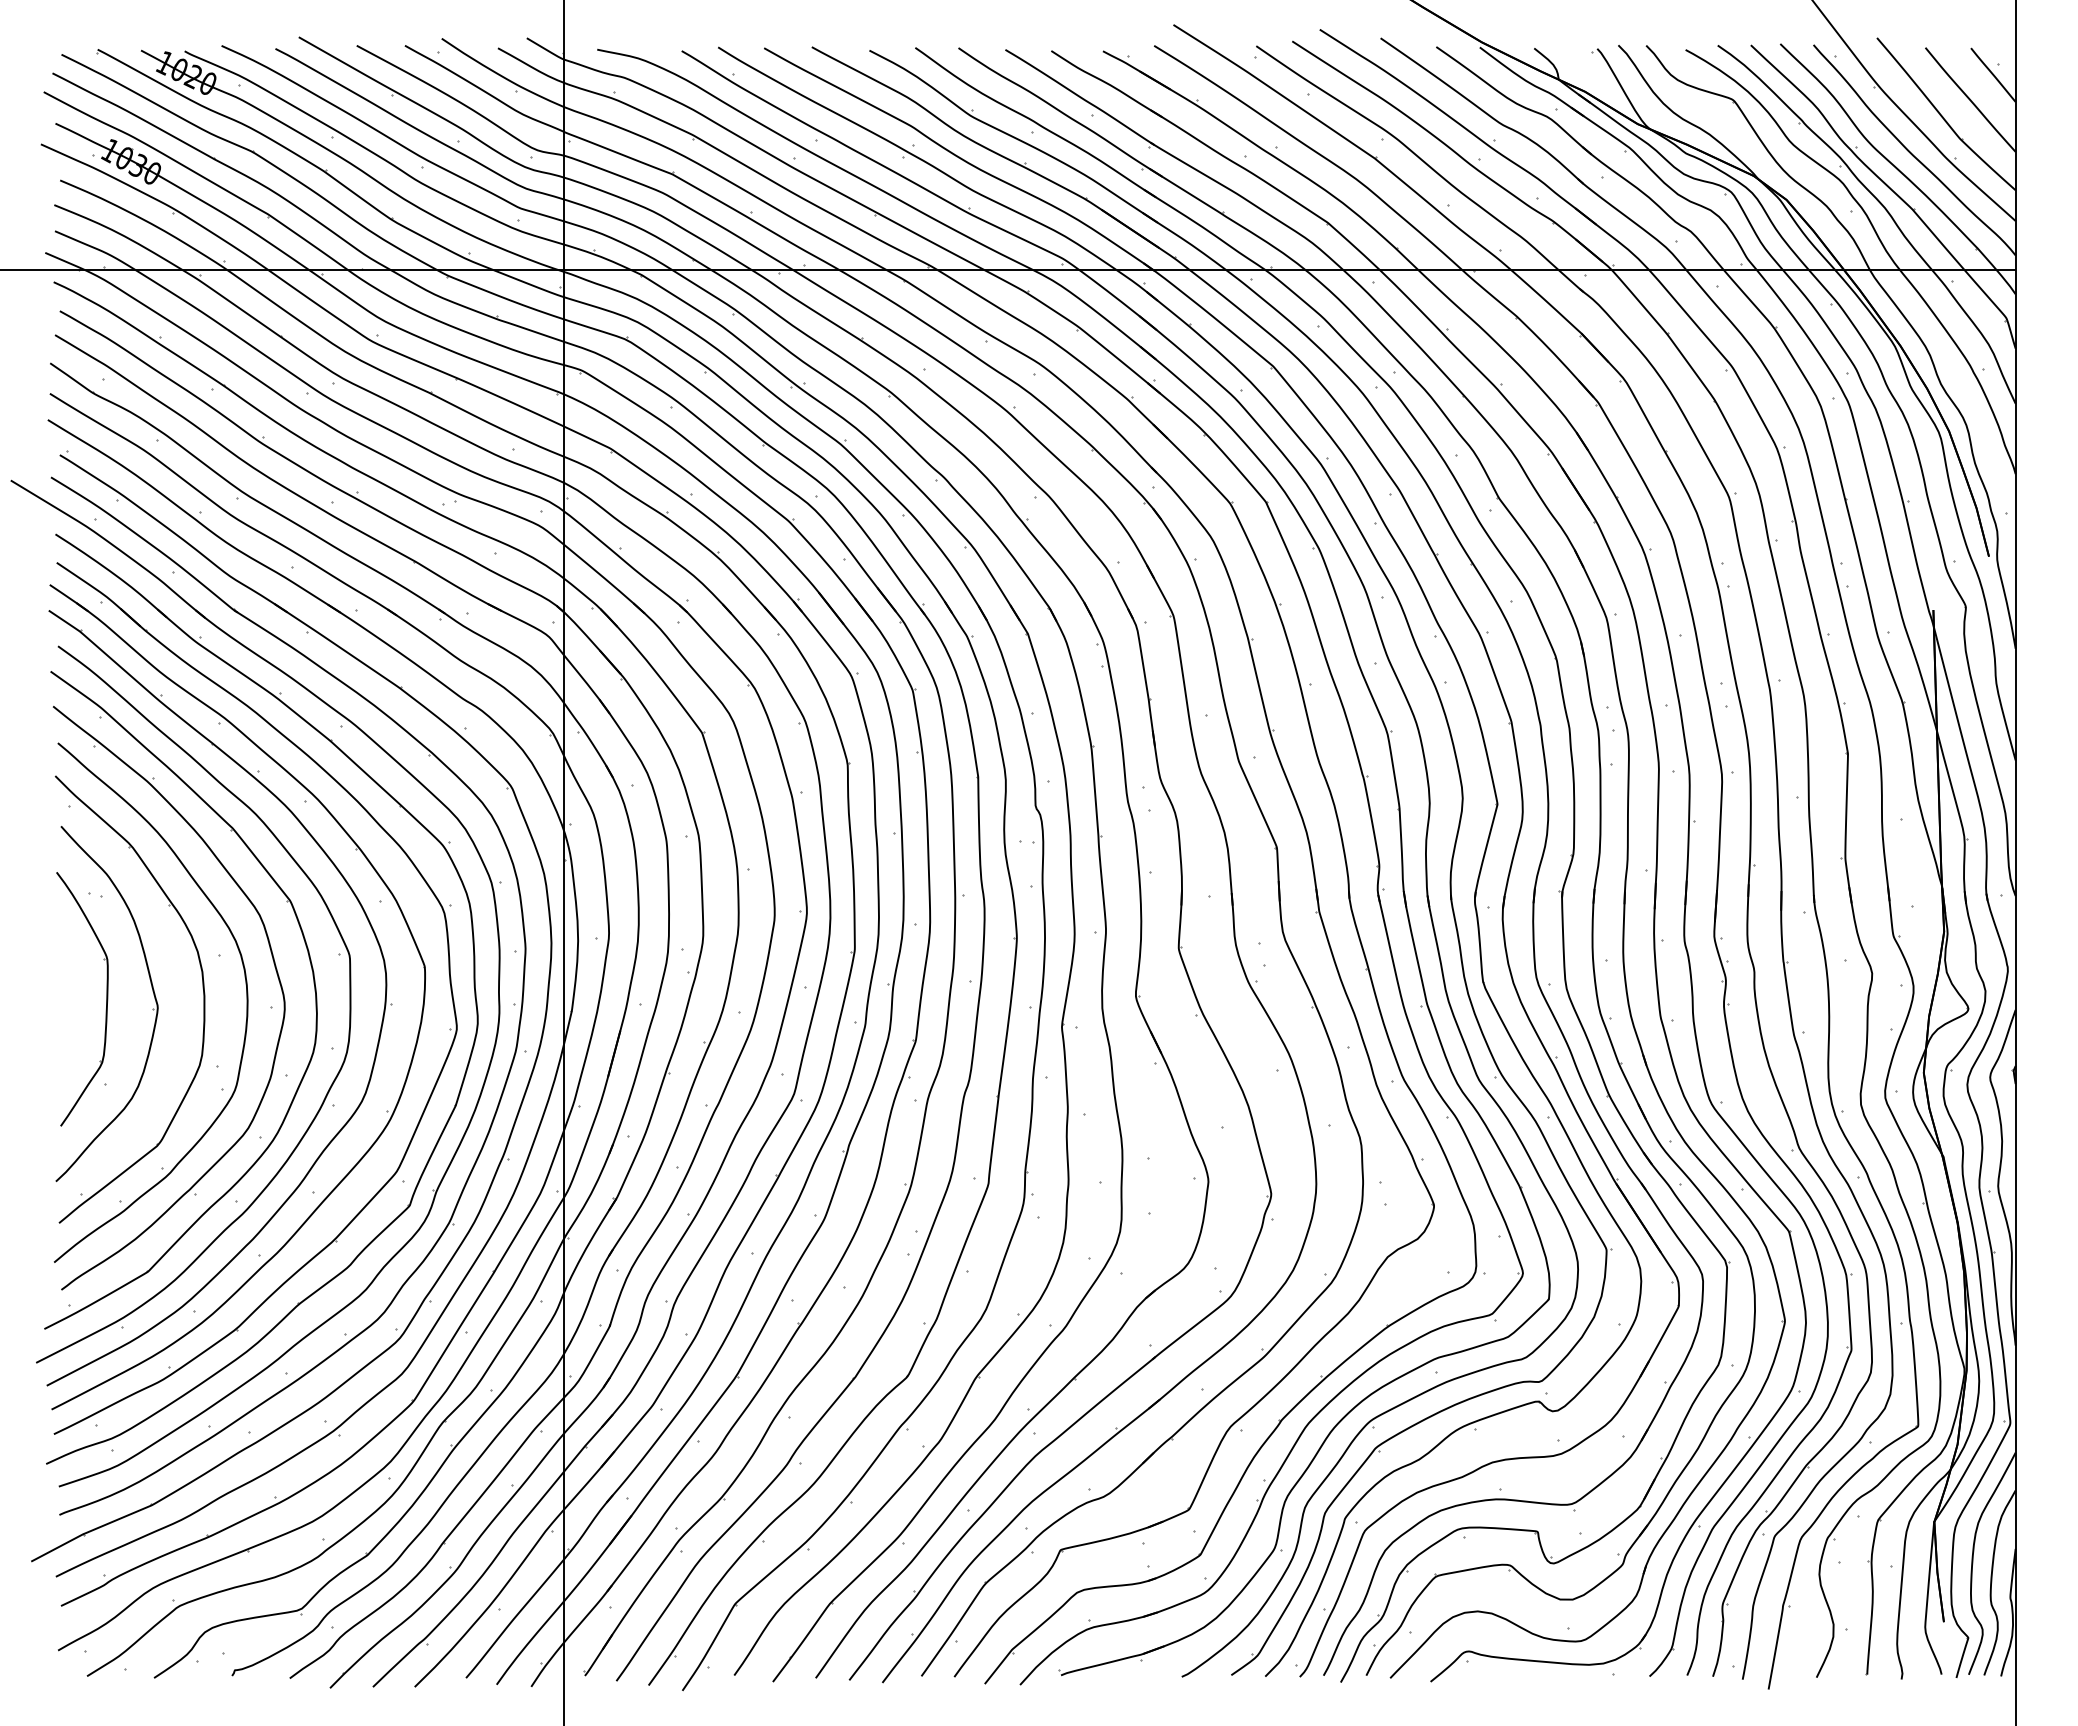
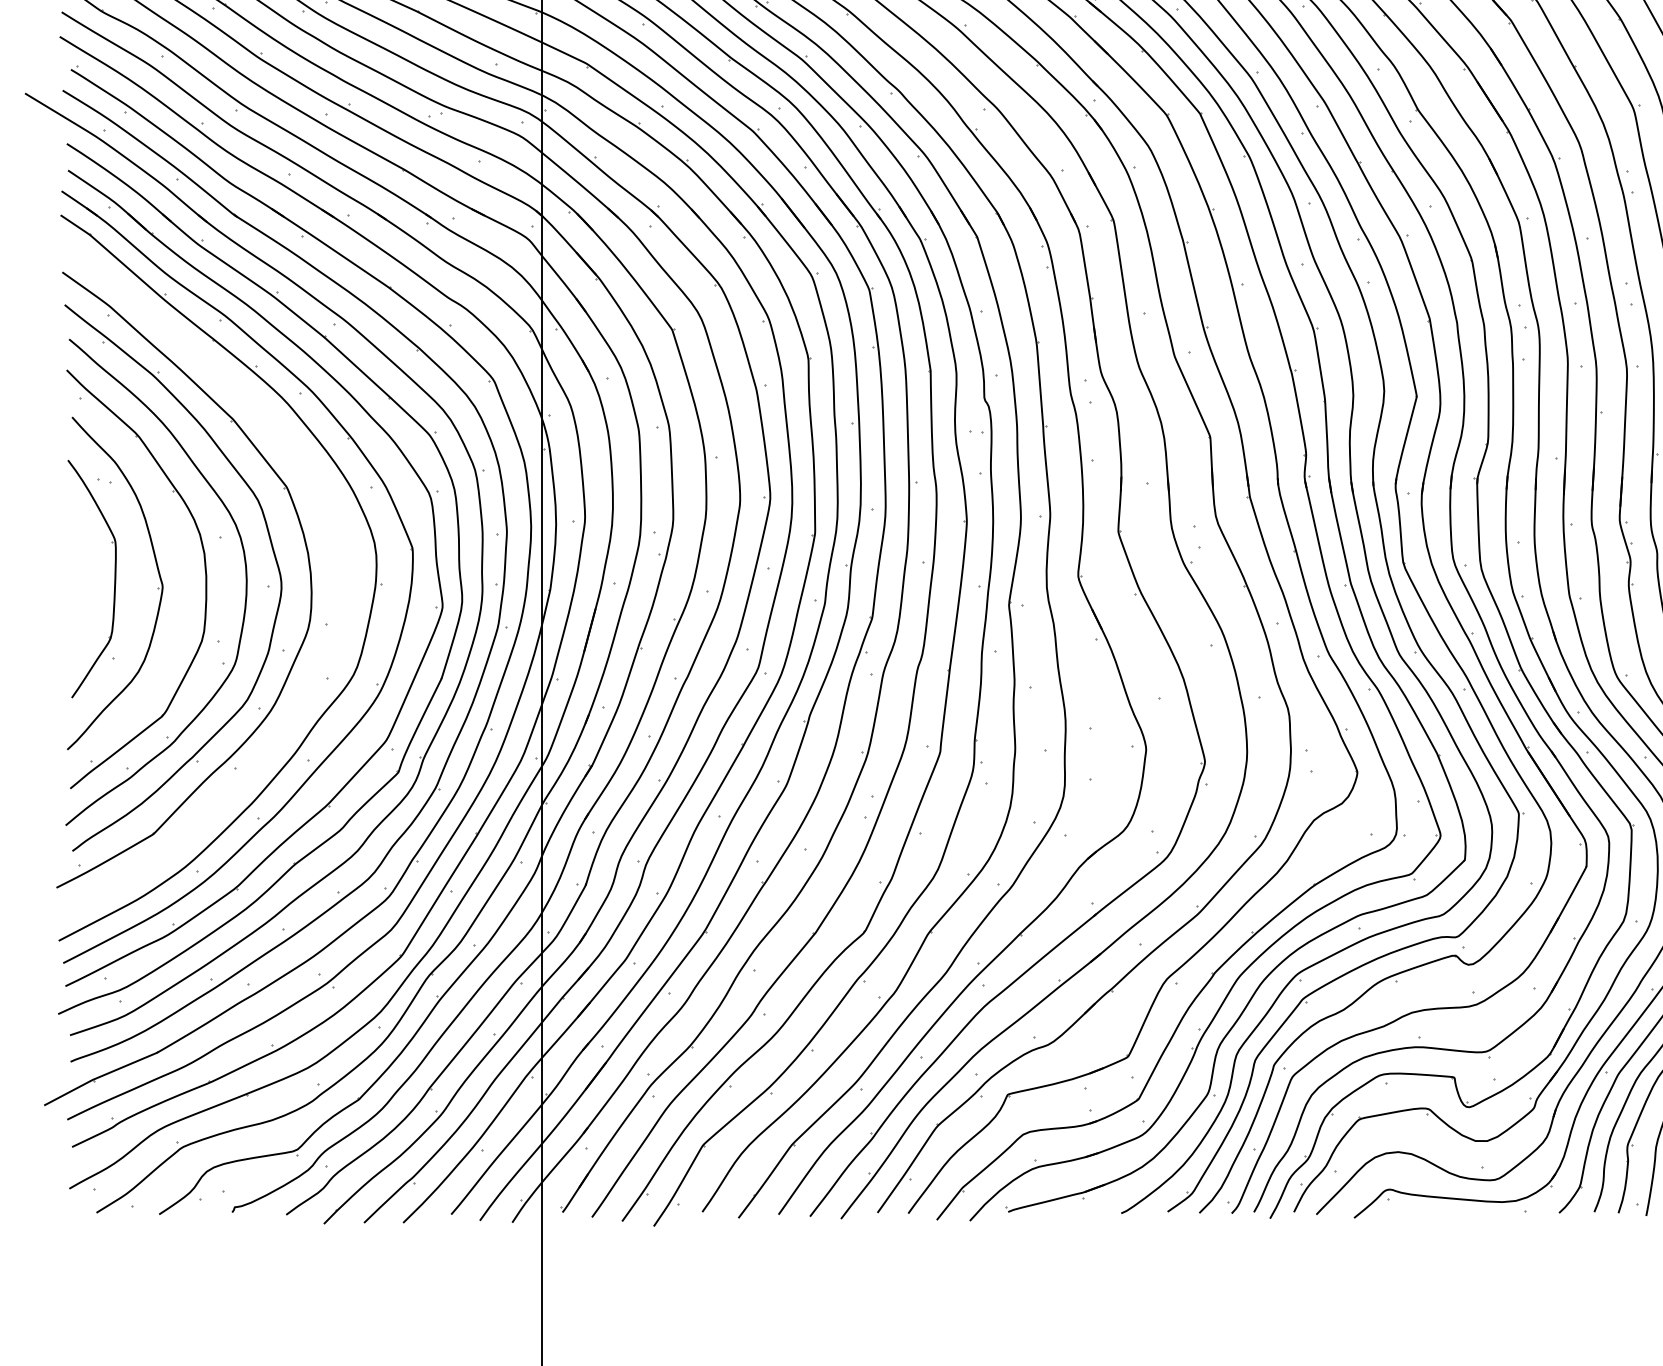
part: (338, 954) -> (331, 537), removed

